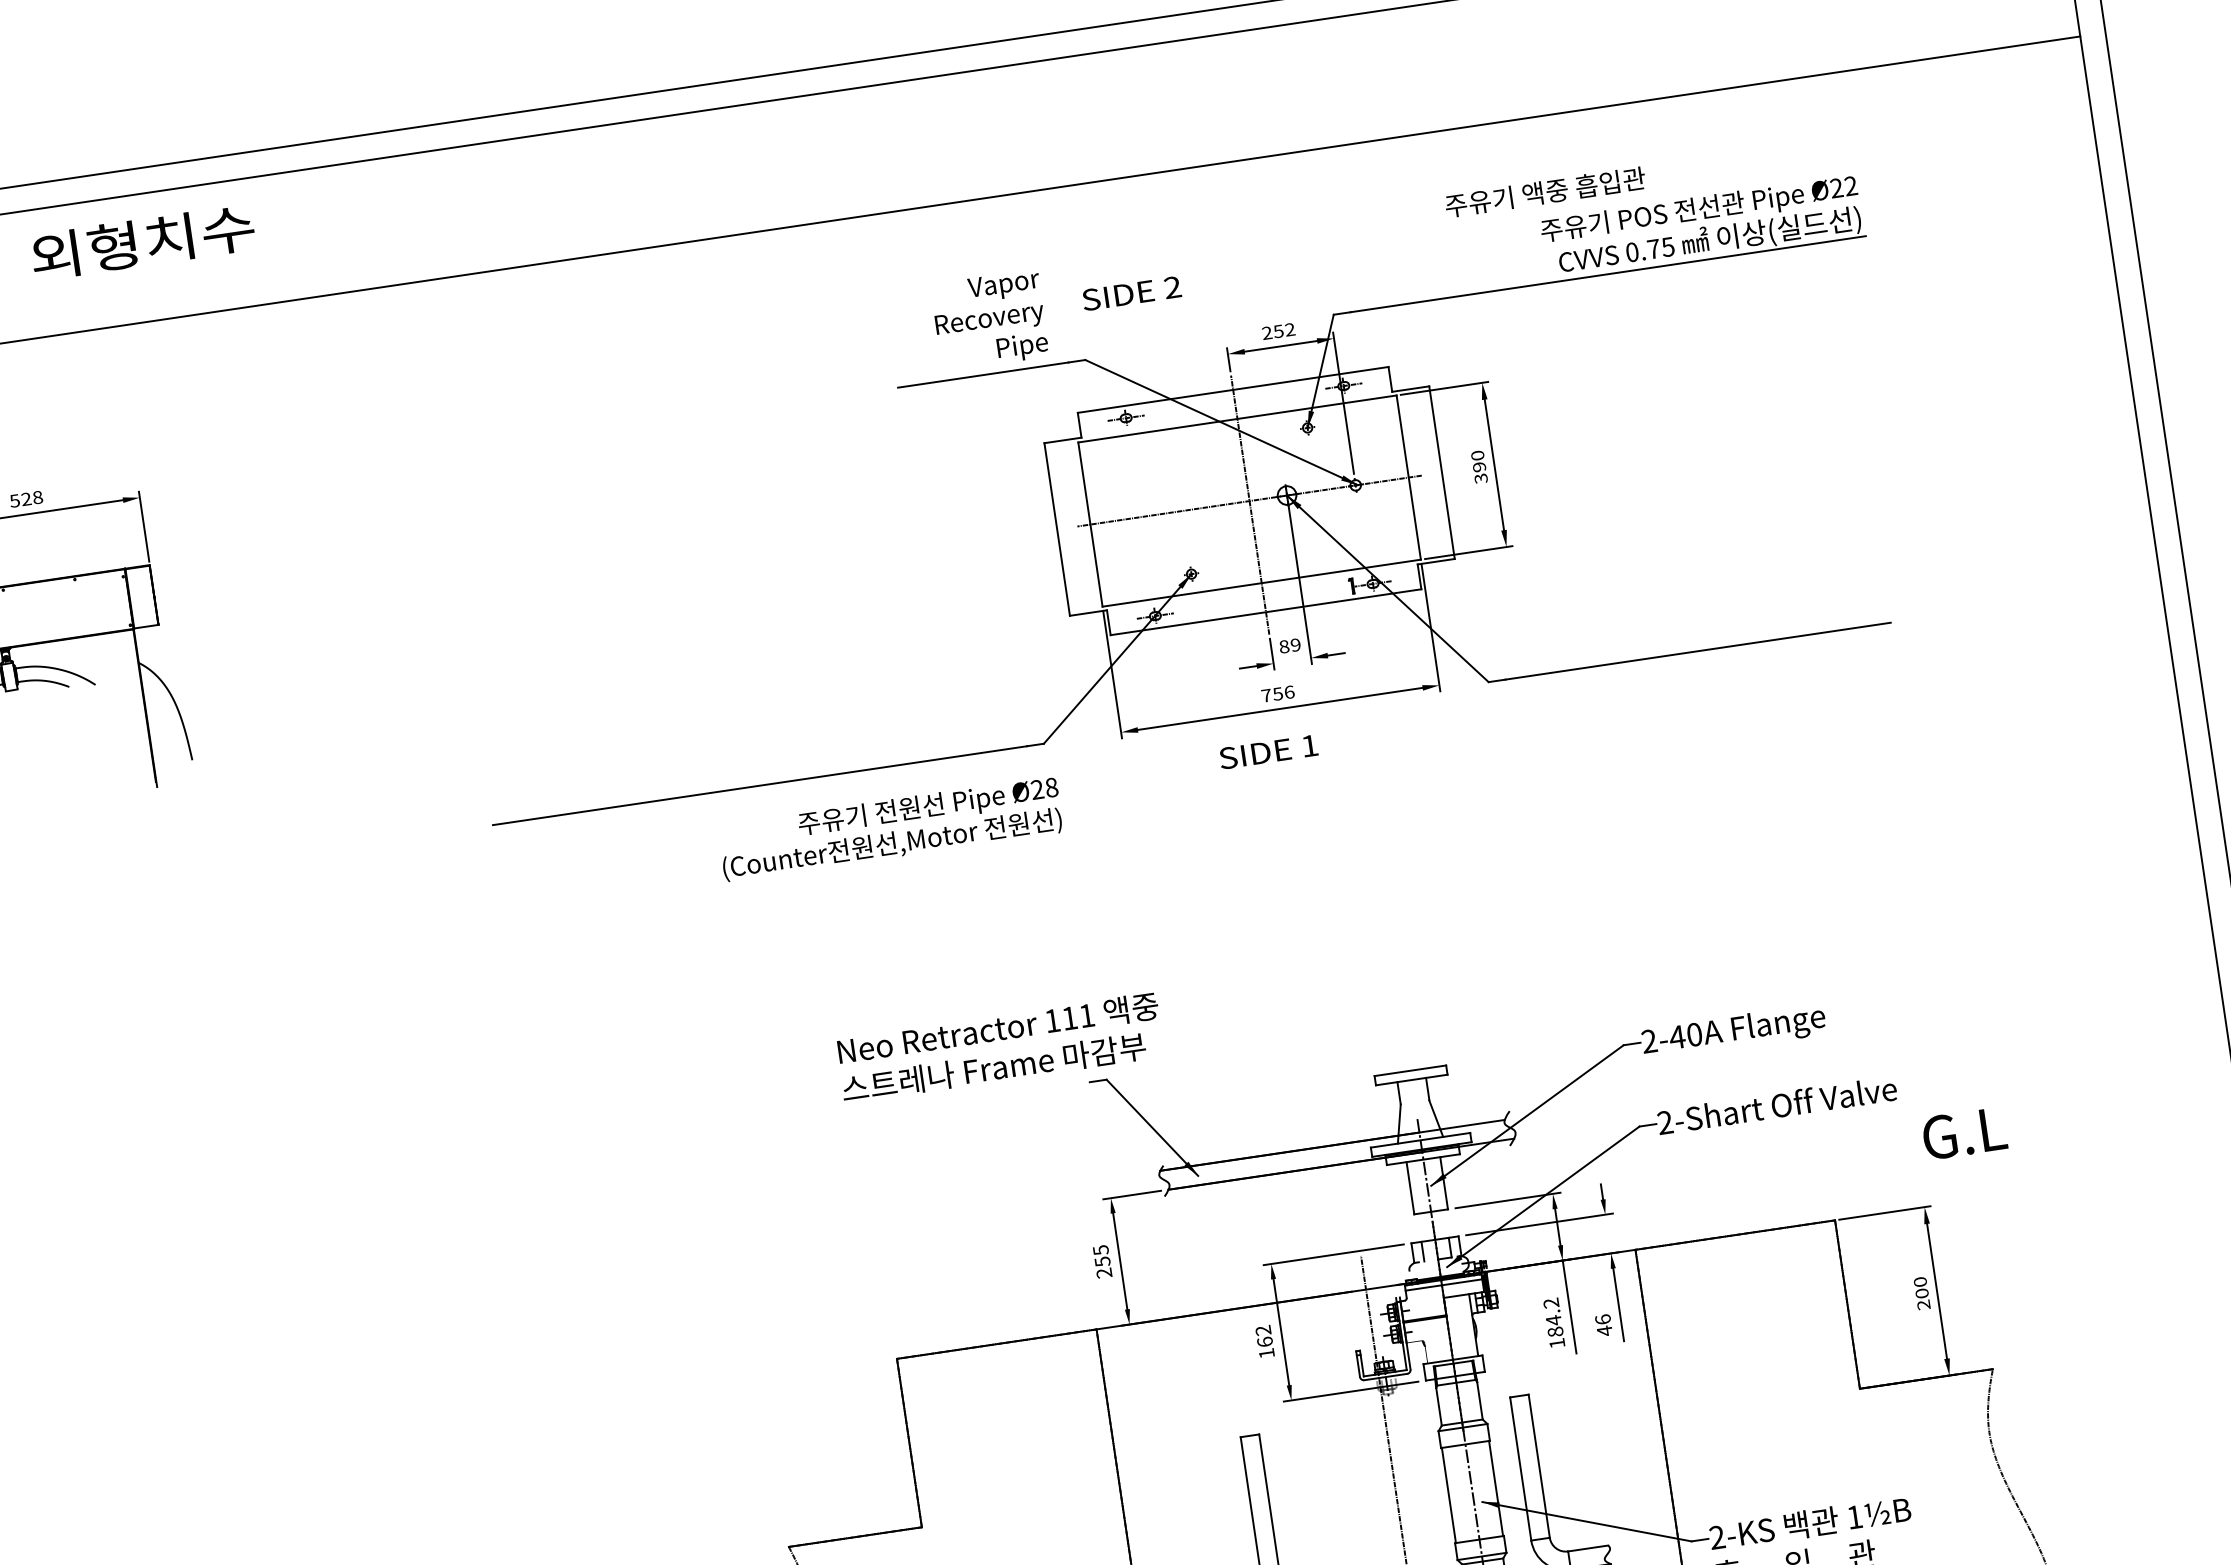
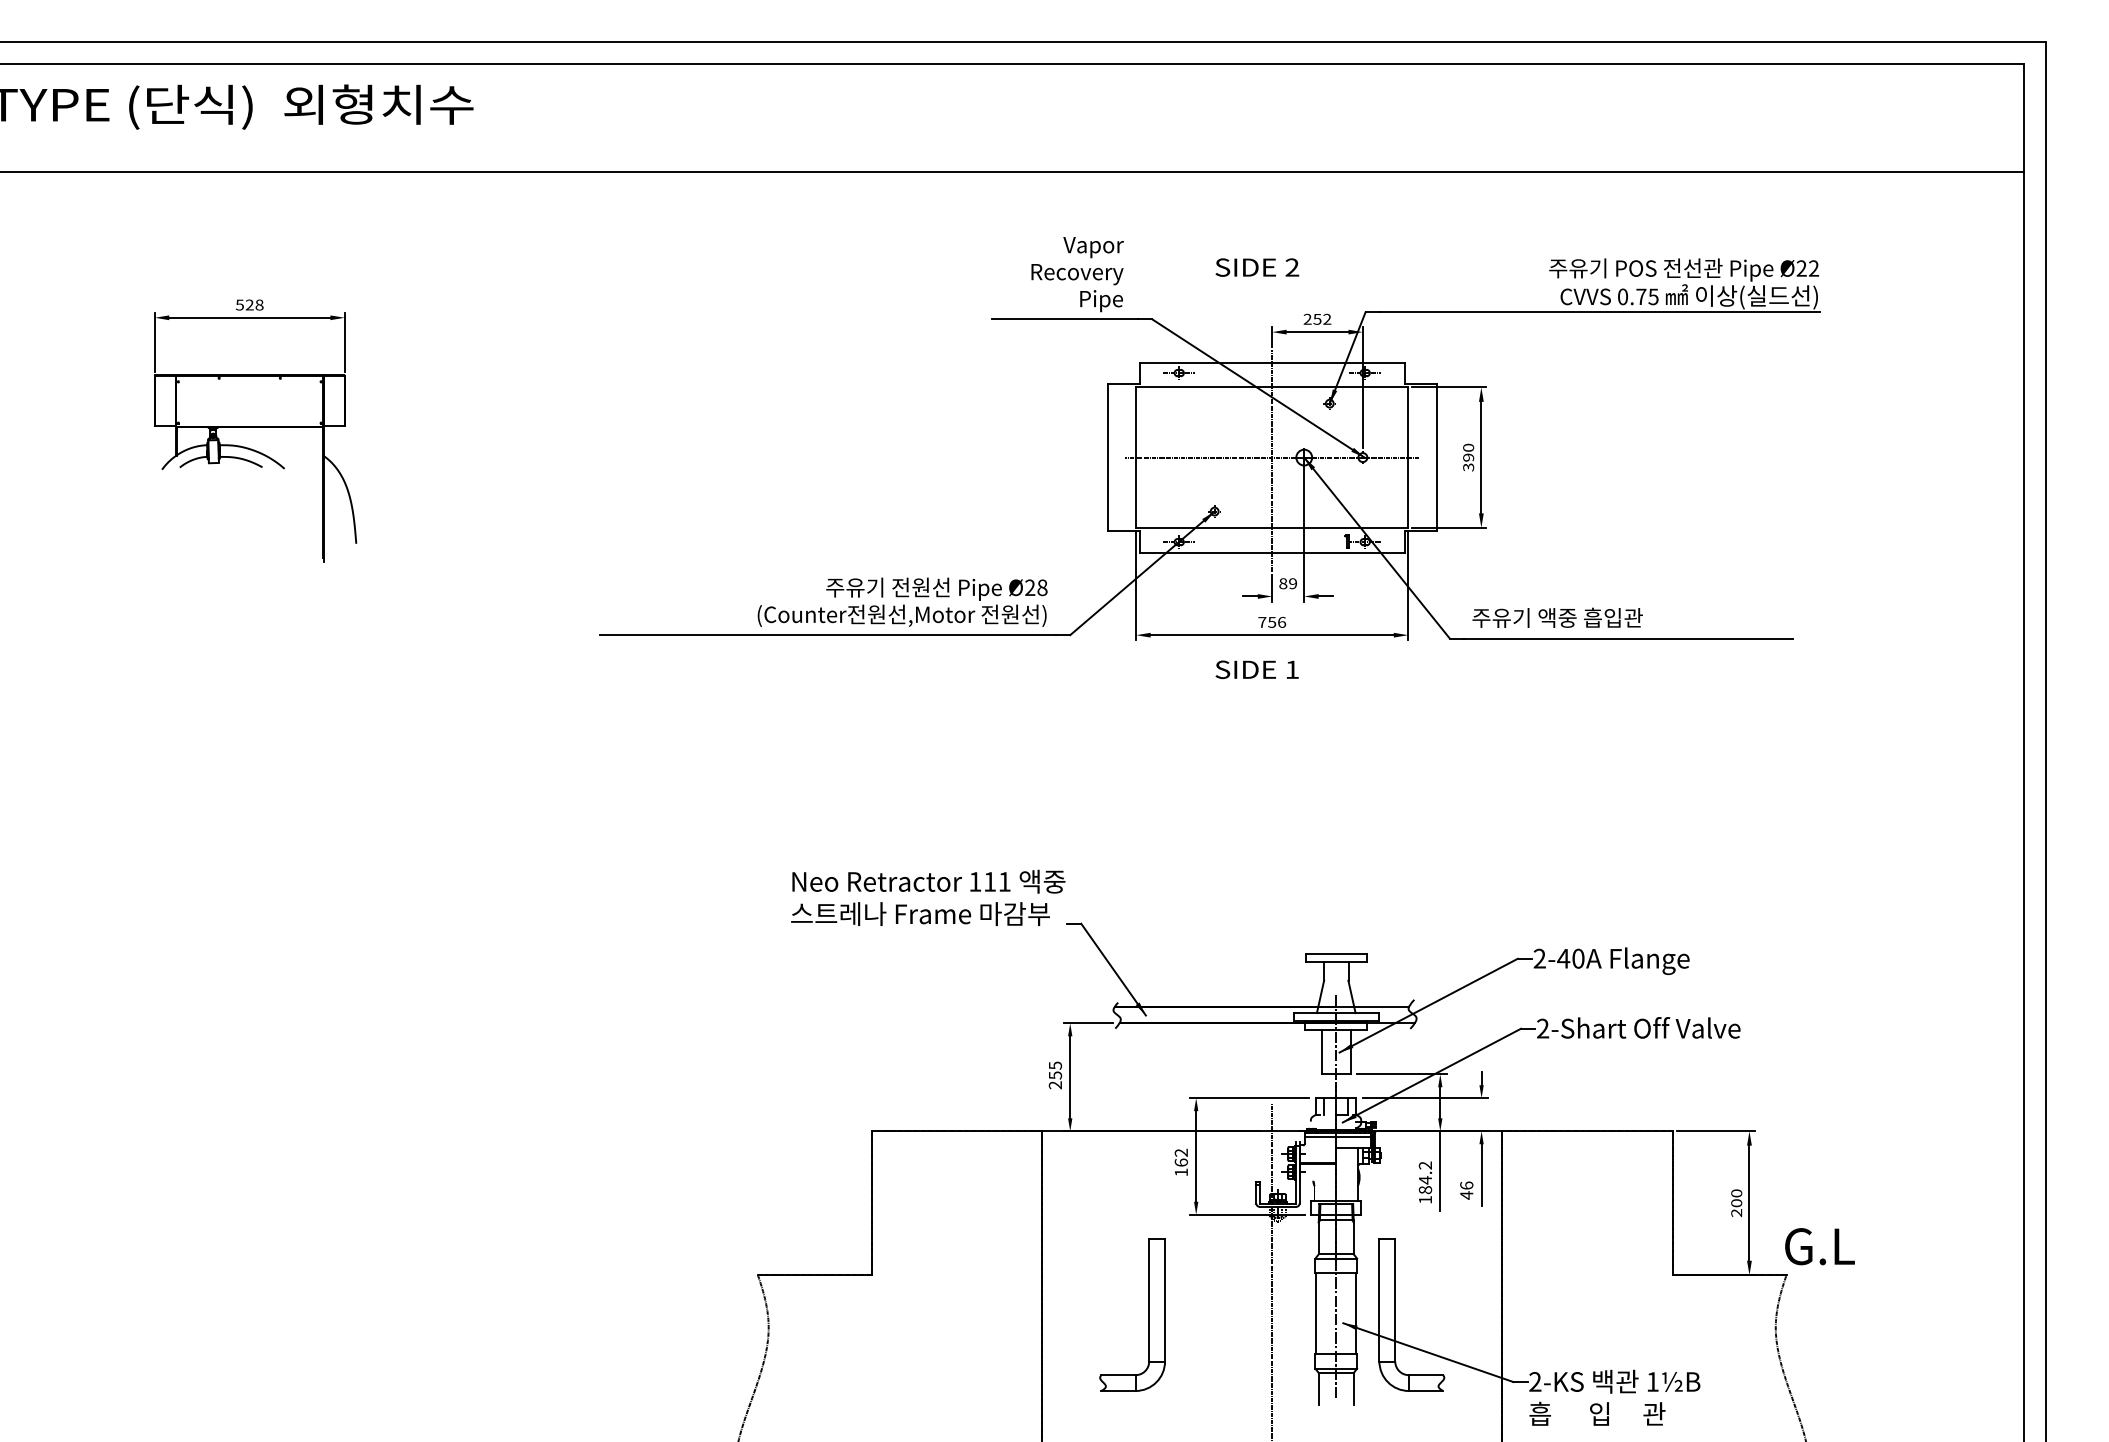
text: (1545, 191) -> (1557, 617), moved
text: (1131, 293) -> (1257, 267), moved
text: (890, 827) -> (902, 601), moved
text: (1000, 1047) -> (928, 897), moved
text: (1964, 1133) -> (1819, 1246), moved

